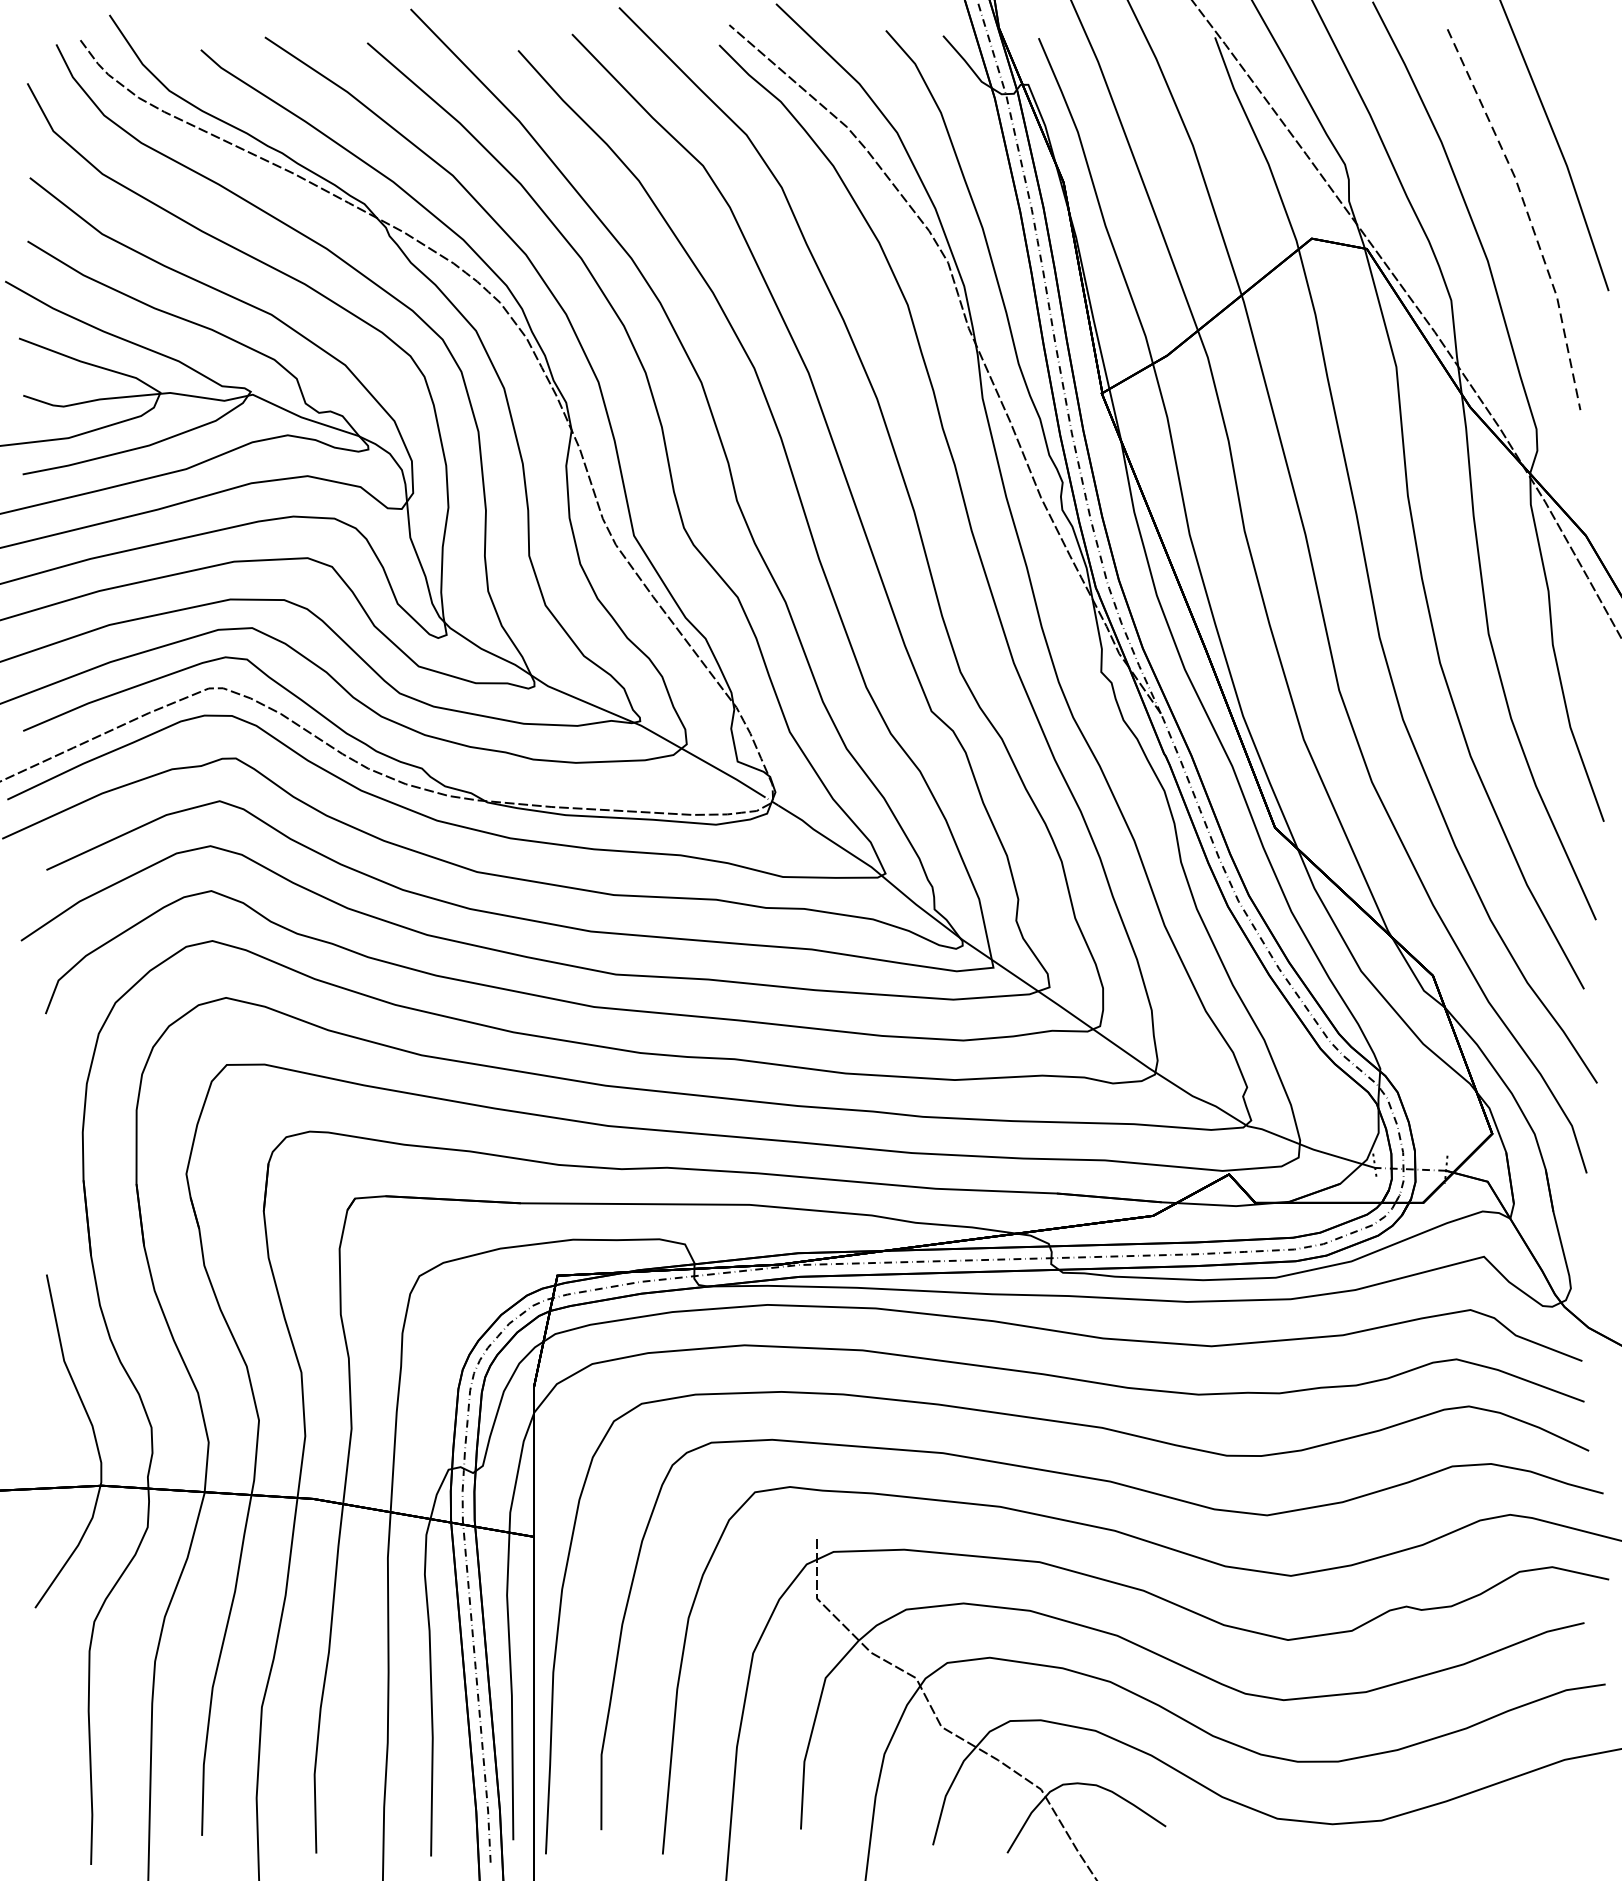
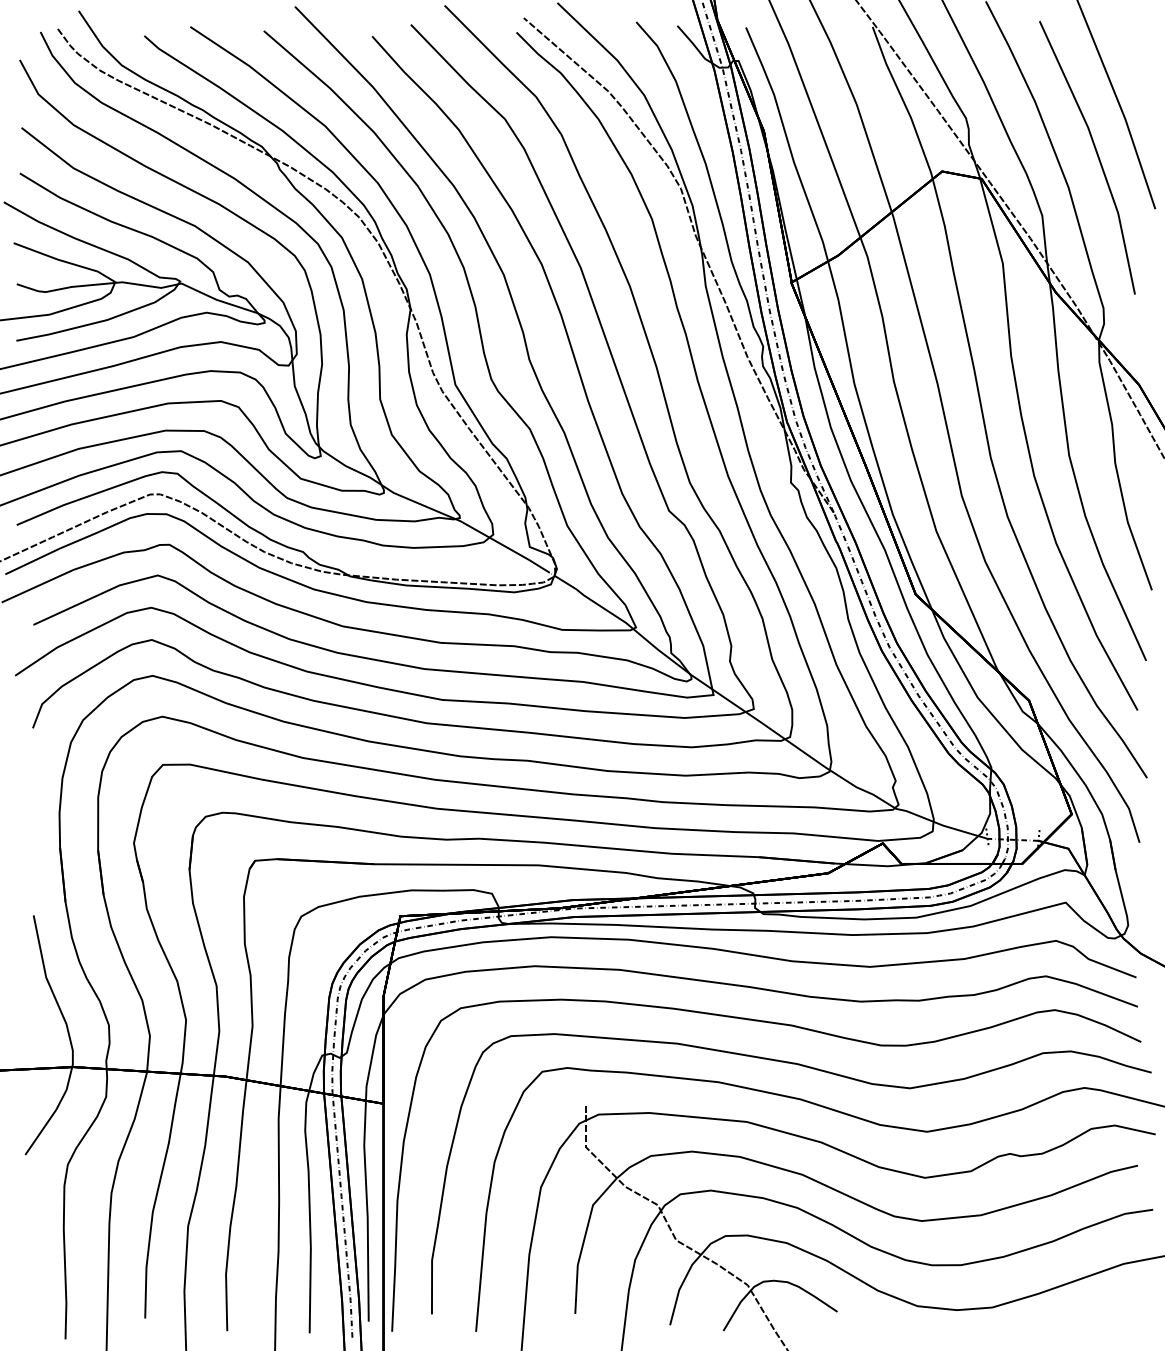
line: (1528, 215) -> (1097, 154), dashed -> solid

